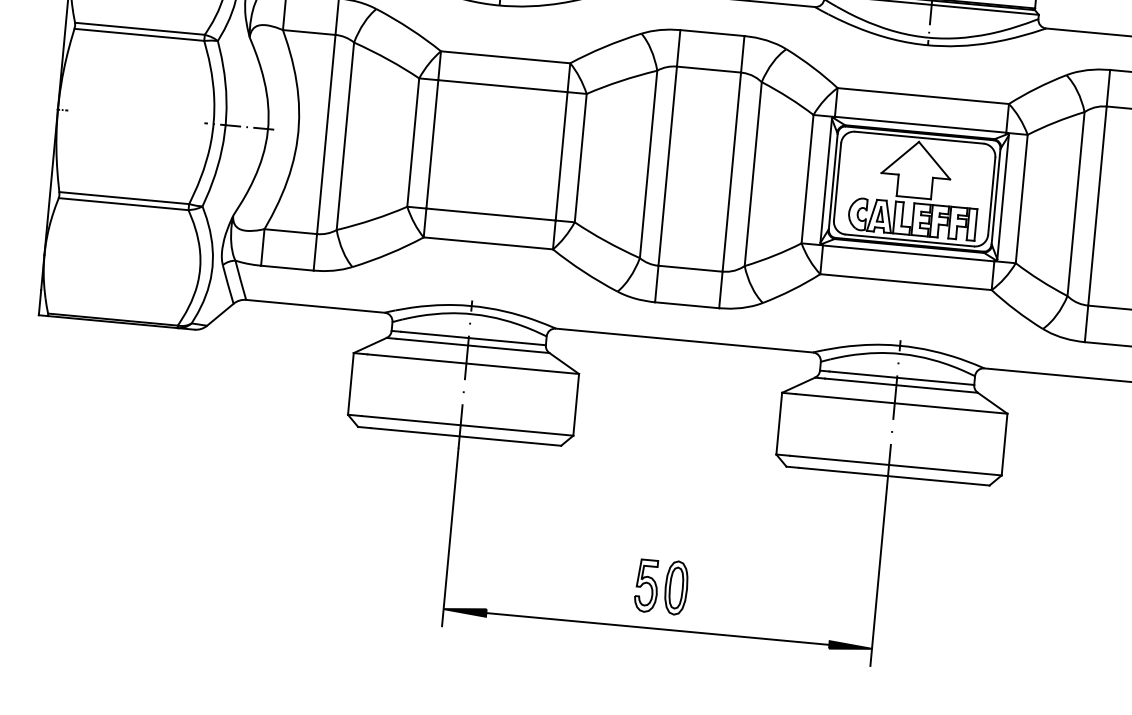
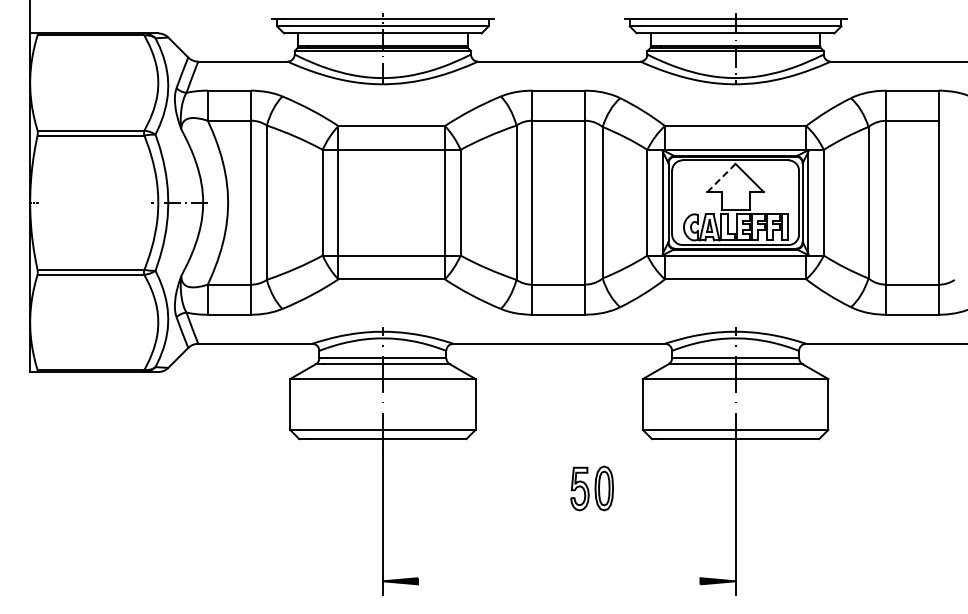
line: (900, 158) -> (721, 178), solid -> dashed
part: (660, 586) -> (591, 488), moved
line: (658, 629) -> (559, 581), removed

